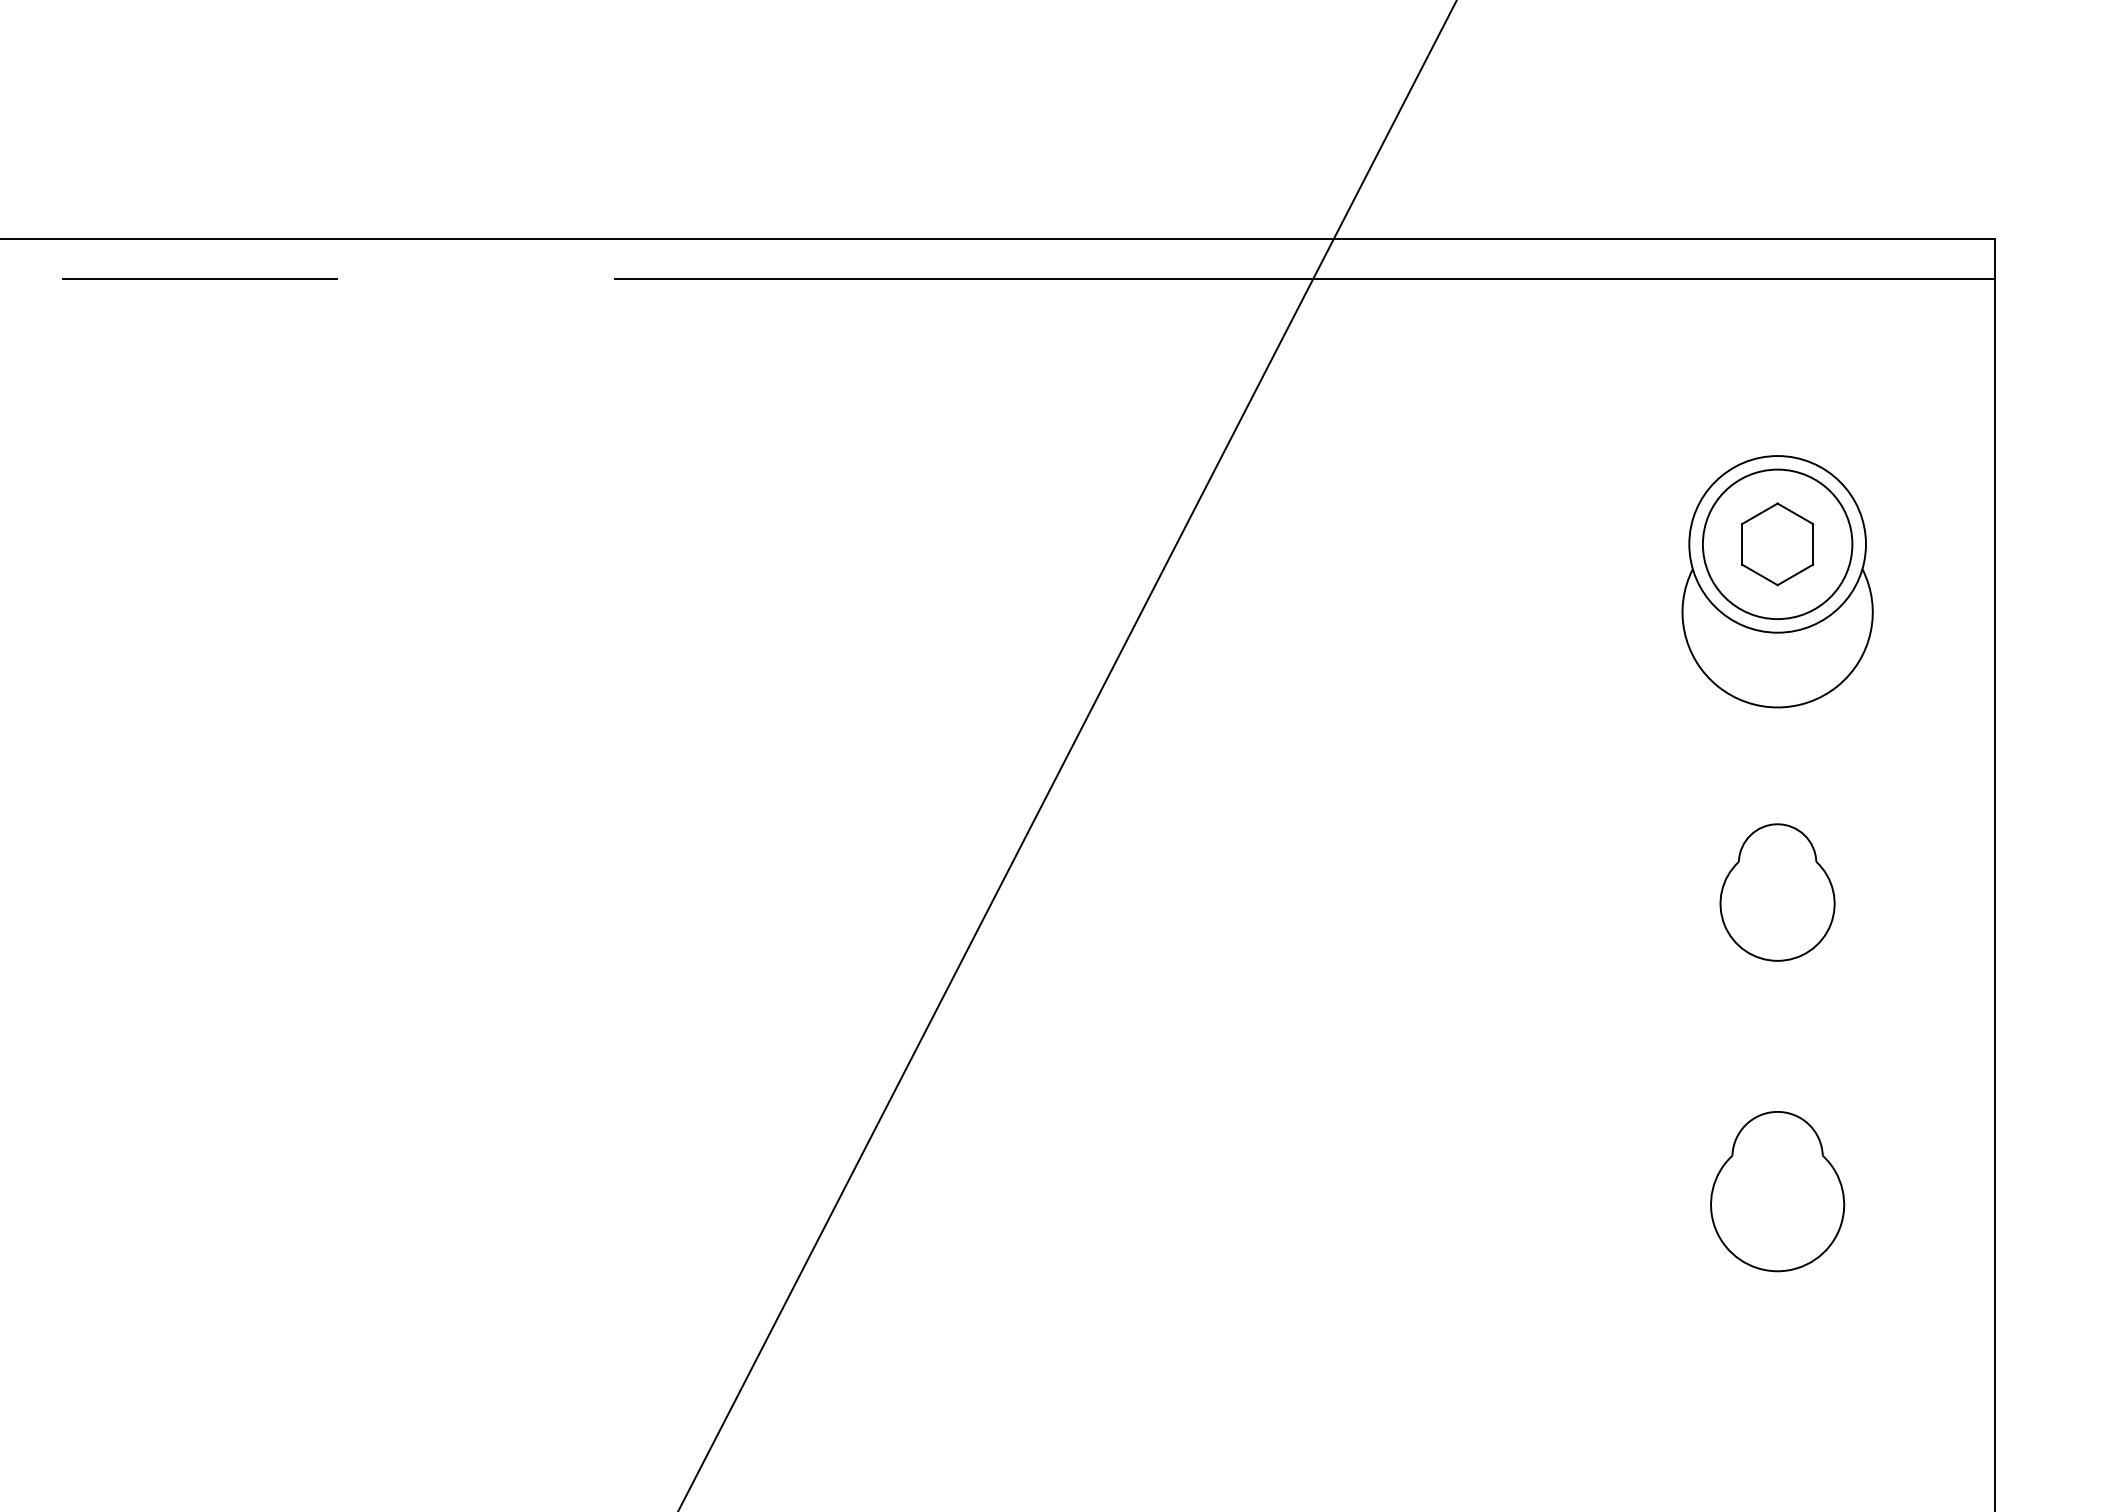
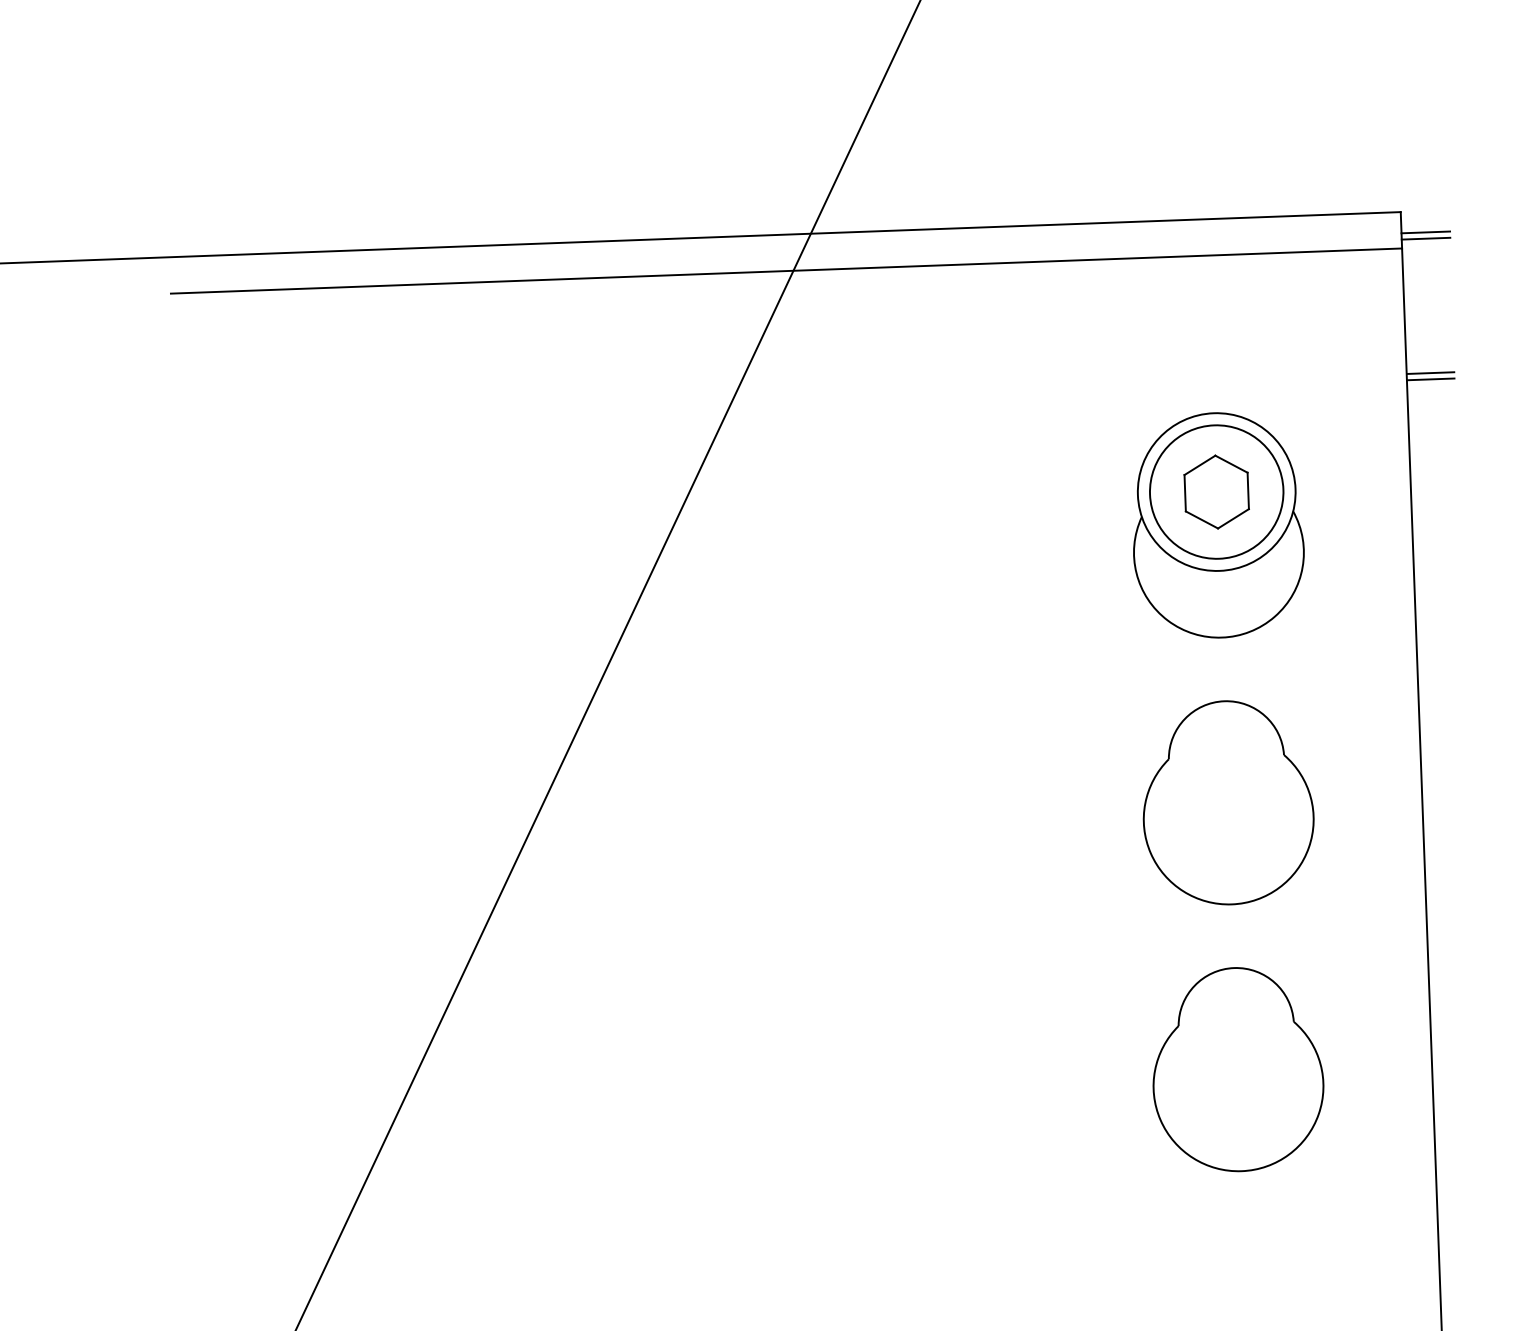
line: (2022, 262) -> (1425, 232), added
line: (2022, 269) -> (1426, 238), added
line: (2022, 420) -> (1431, 373), added
line: (2022, 427) -> (1431, 379), added
part: (1777, 892) -> (1227, 802), size x1.67
part: (1777, 1191) -> (1237, 1069), size x1.43

